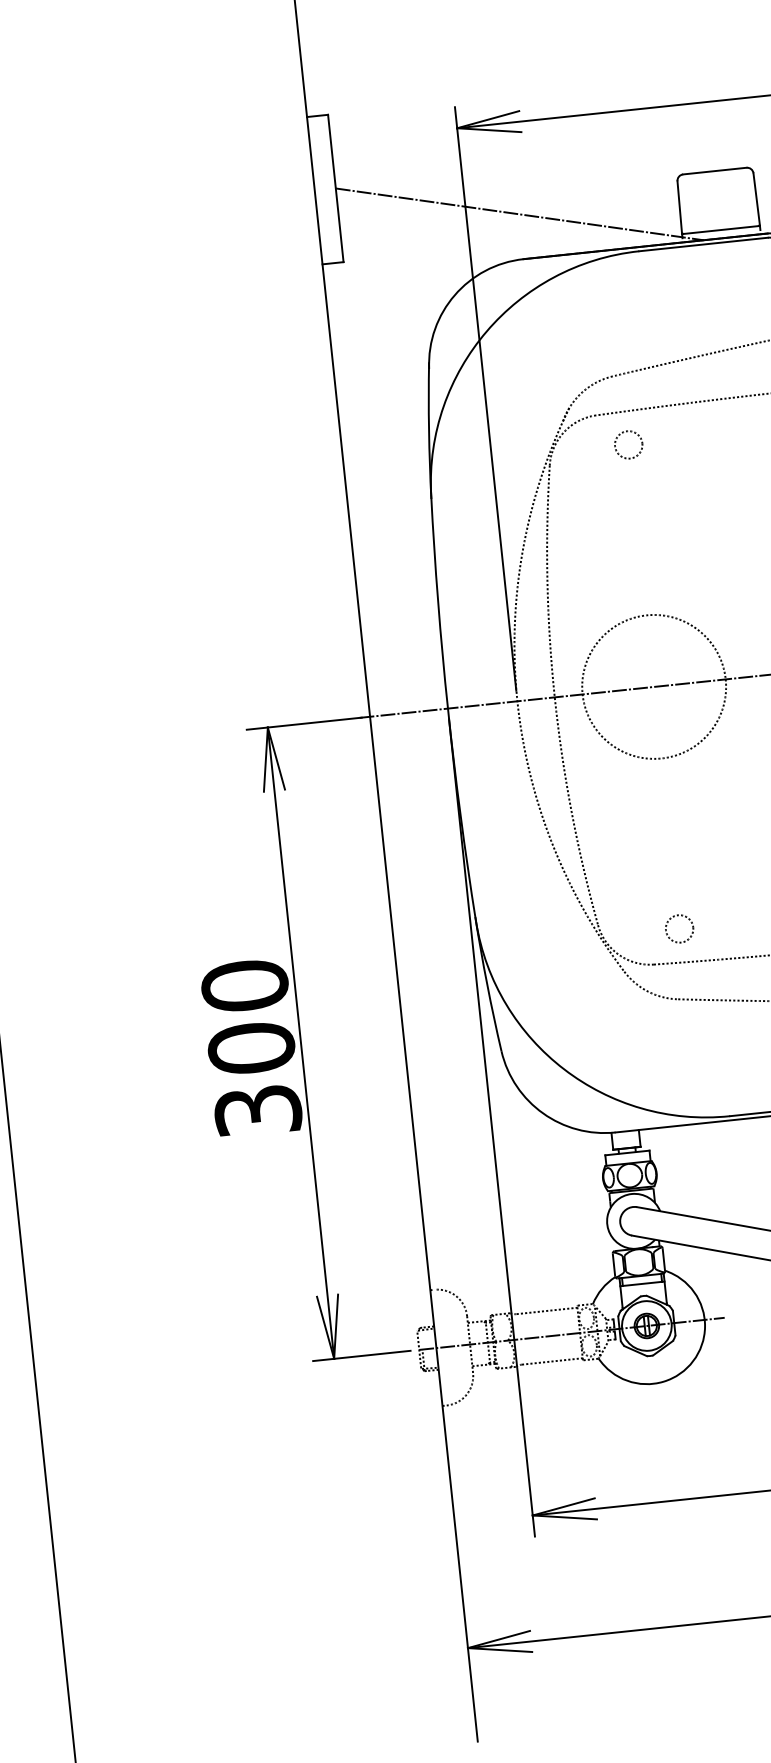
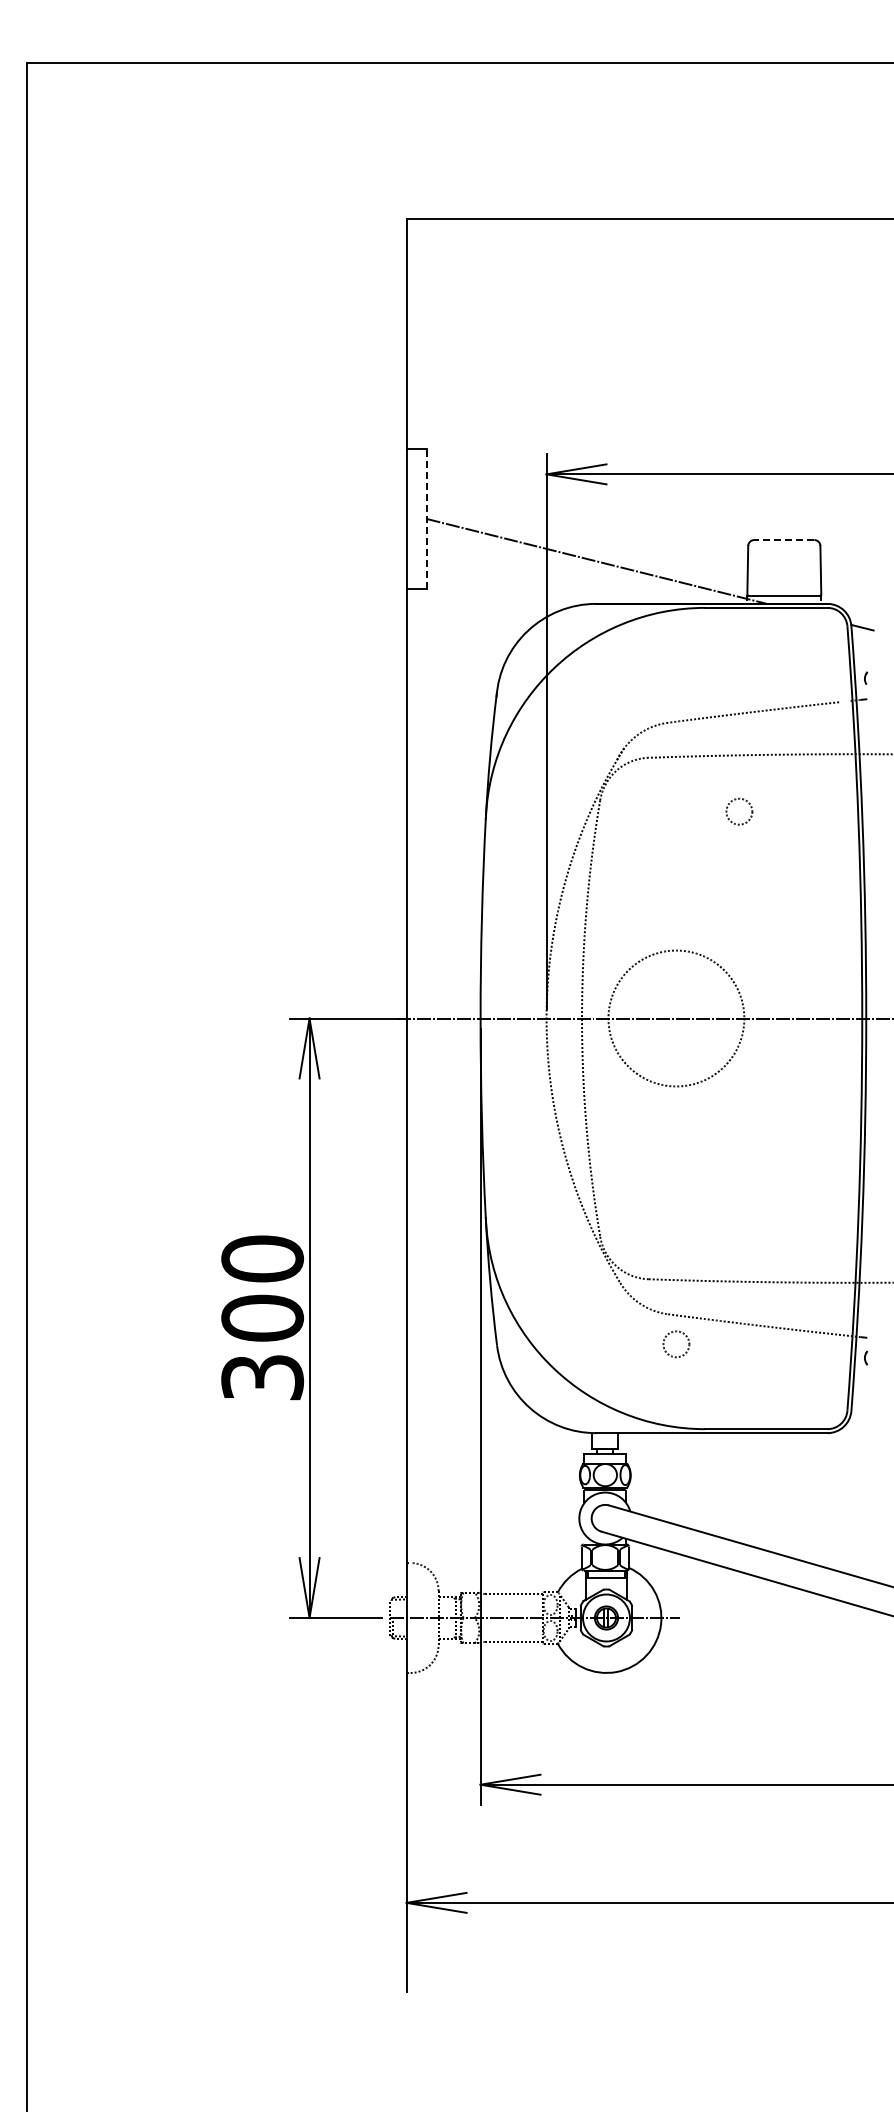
line: (714, 171) -> (783, 540), solid -> dashed
line: (335, 188) -> (426, 518), solid -> dashed
circle: (628, 444) -> (739, 811), moved
circle: (679, 929) -> (676, 1344), moved

